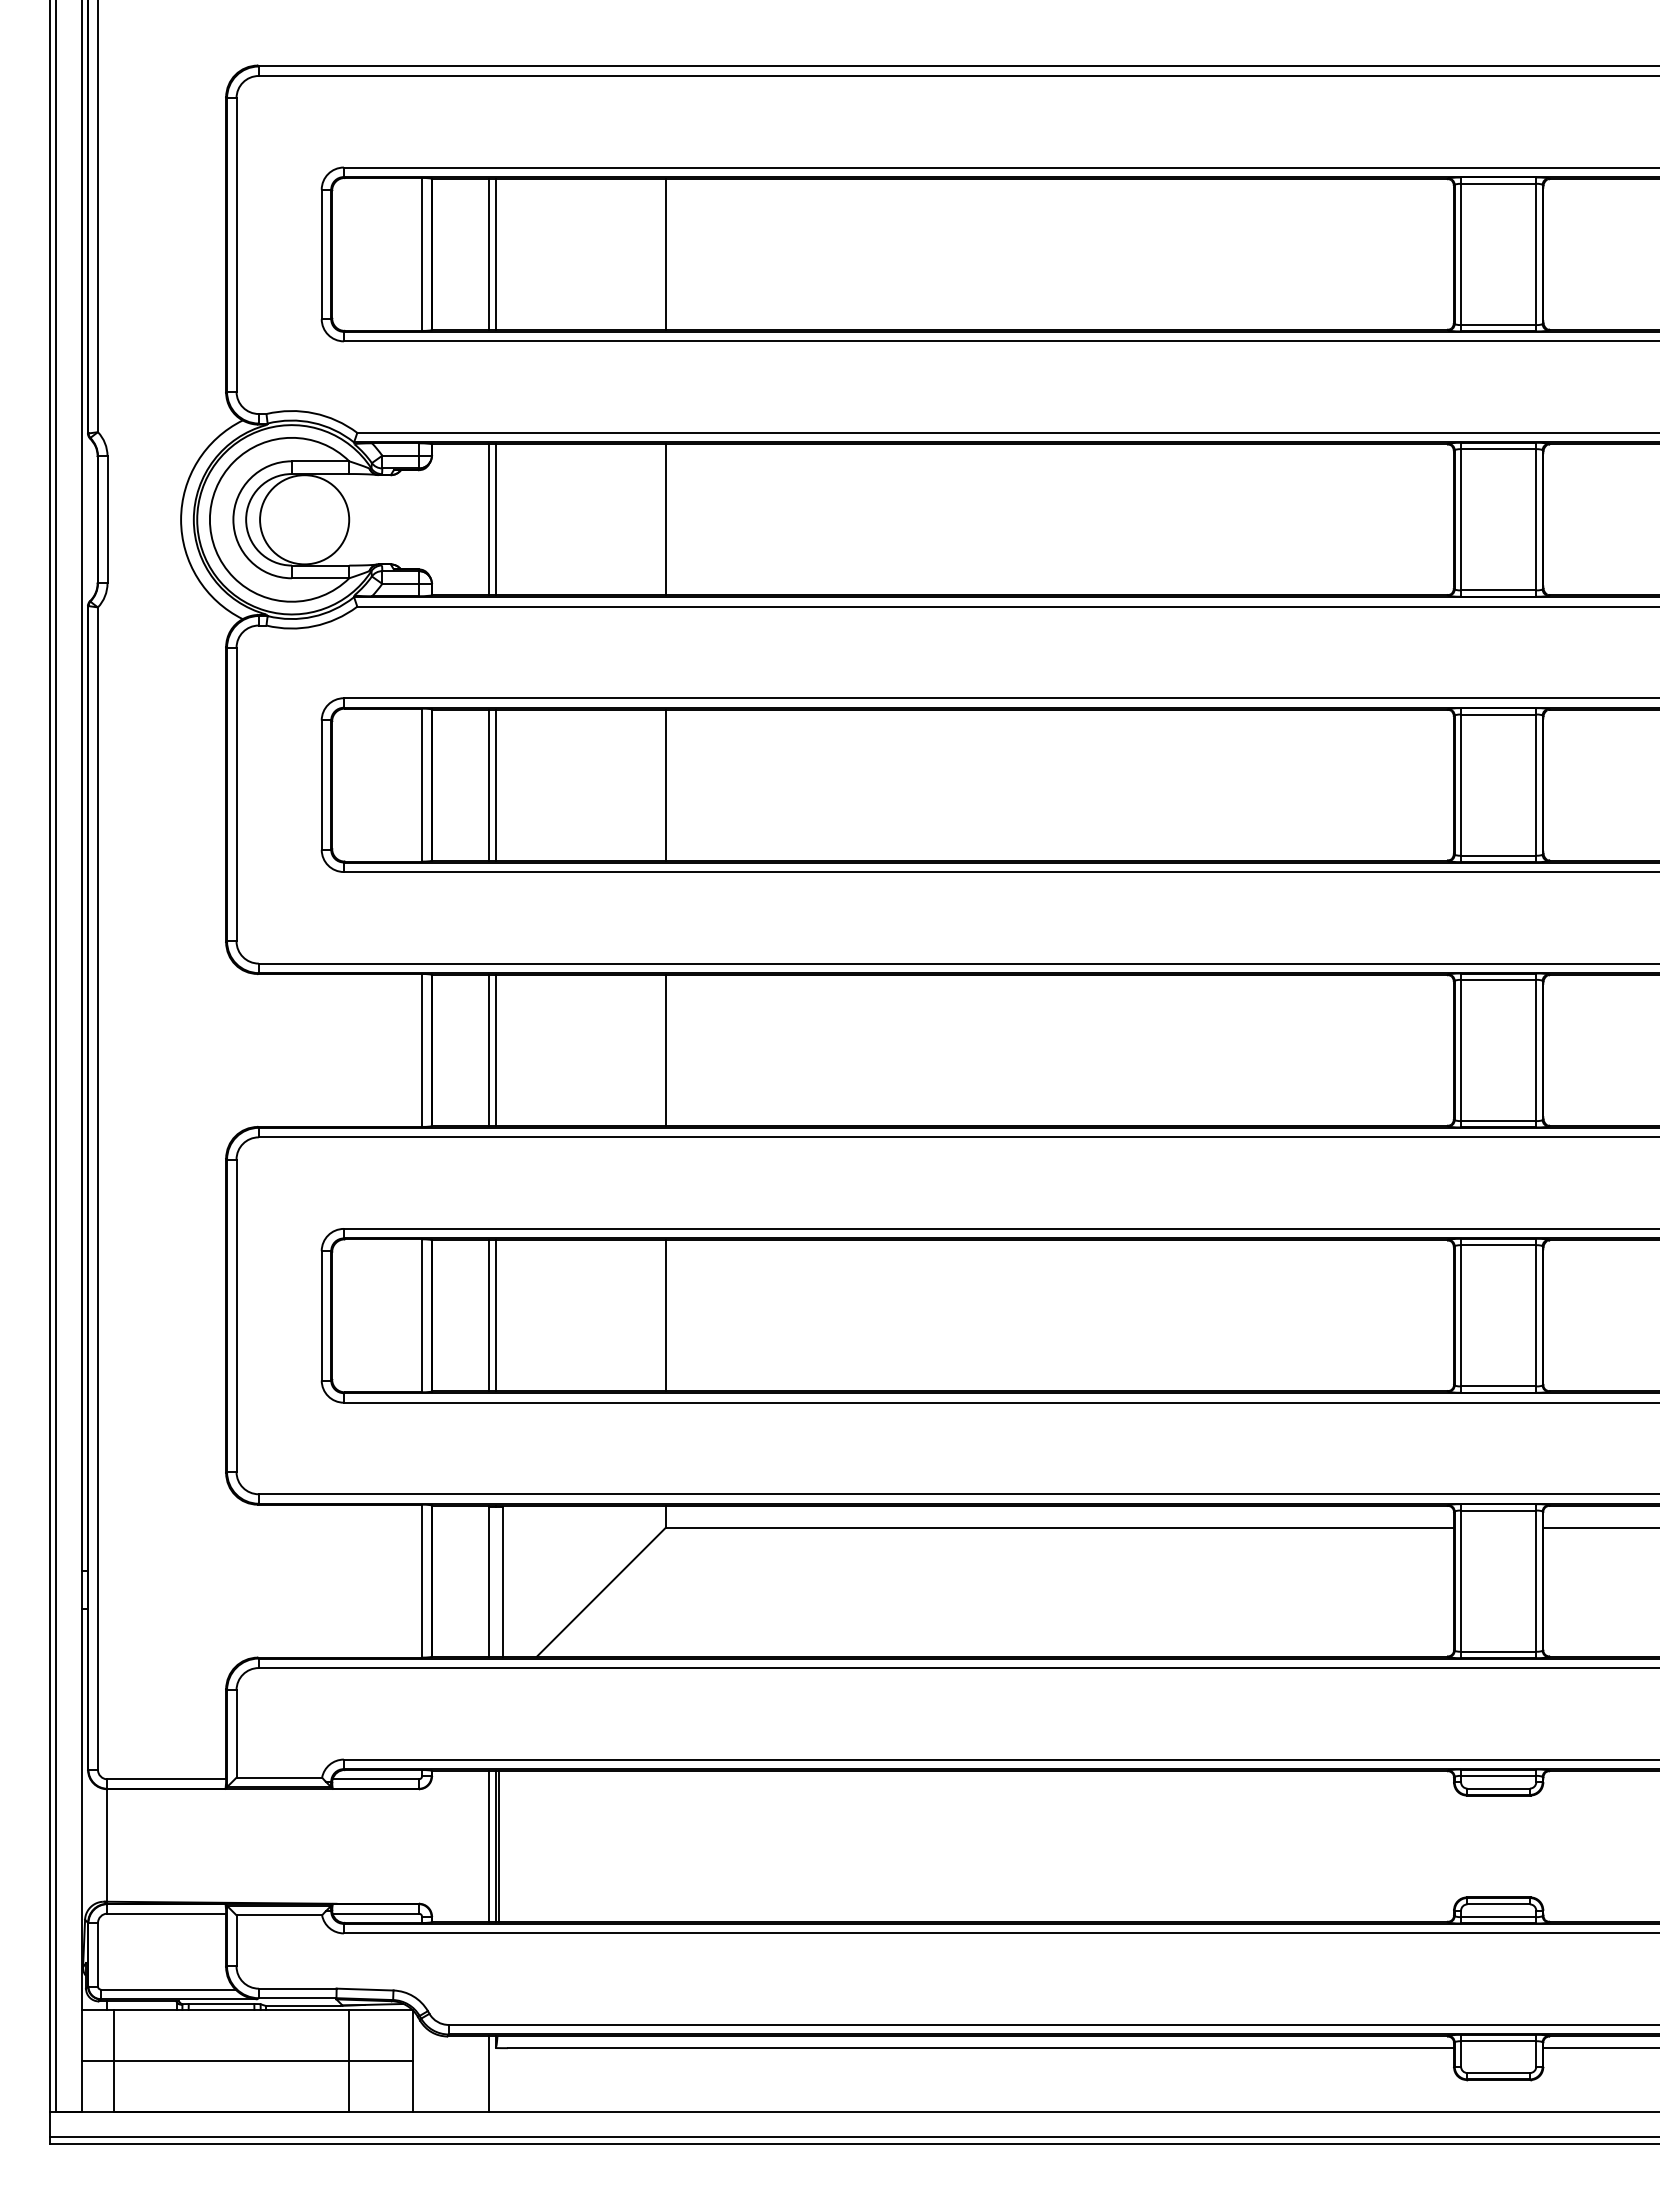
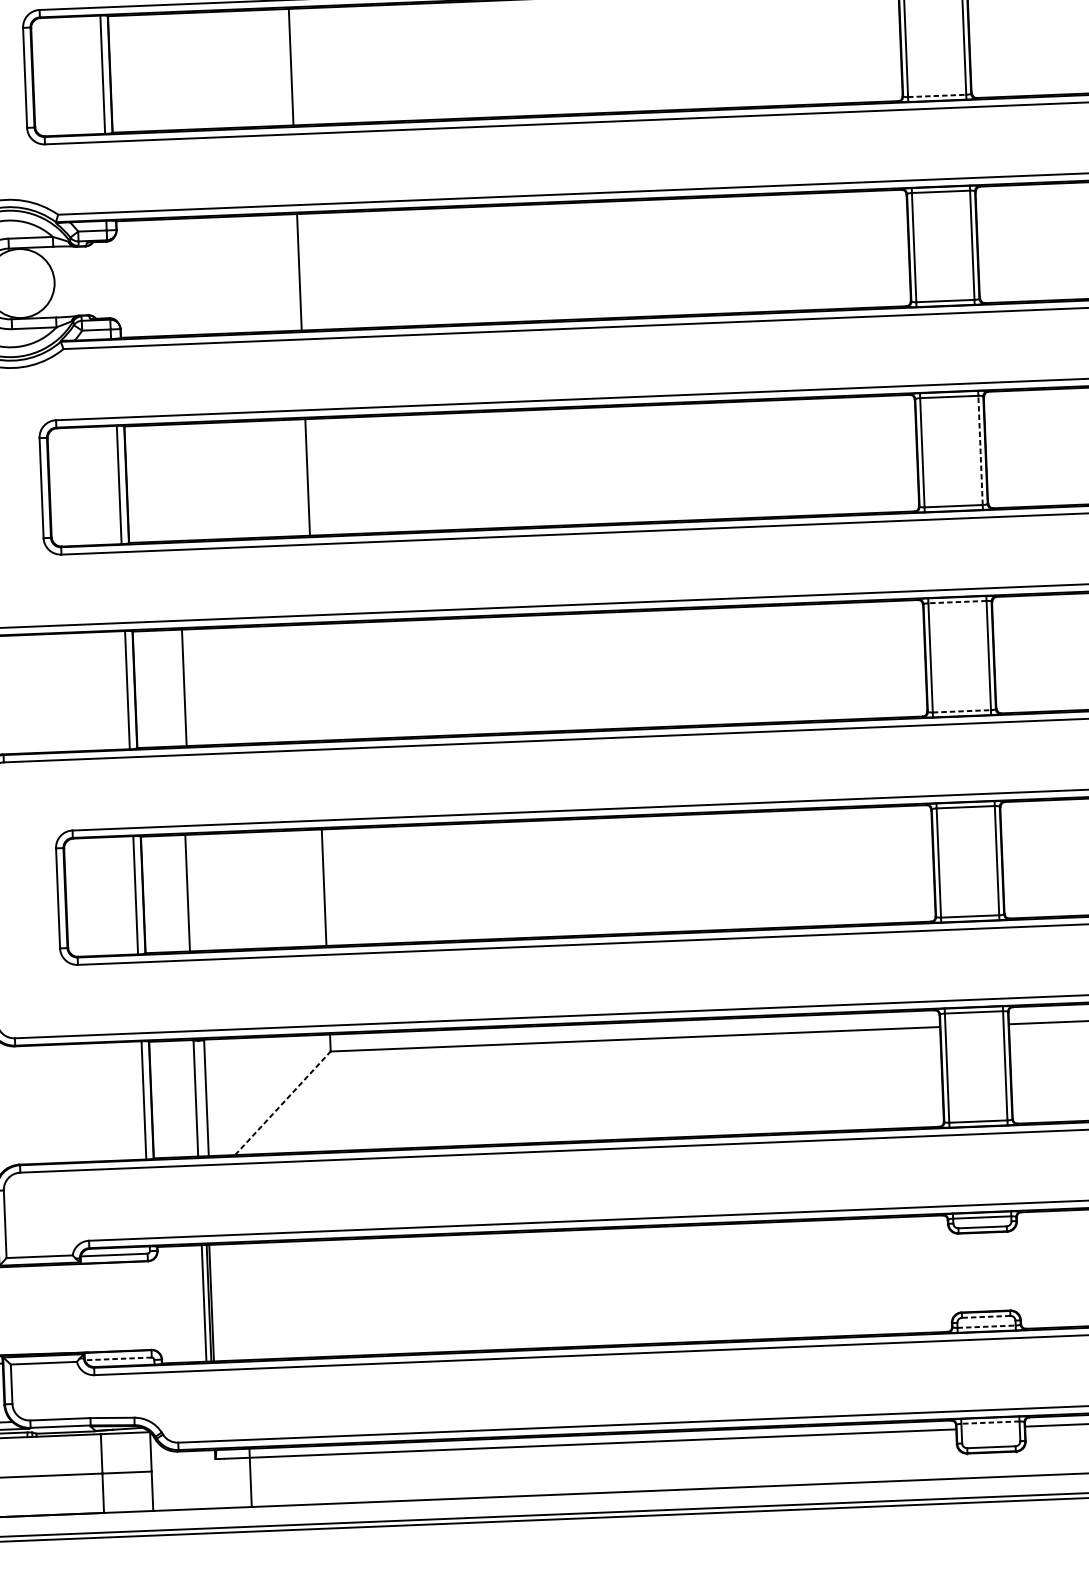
line: (489, 254) -> (154, 72), removed
line: (495, 254) -> (159, 72), removed
line: (1498, 325) -> (937, 96), solid -> dashed
line: (489, 519) -> (163, 277), removed
line: (495, 519) -> (167, 277), removed
line: (489, 784) -> (171, 482), removed
line: (495, 784) -> (175, 482), removed
line: (1536, 785) -> (980, 450), solid -> dashed
line: (1498, 979) -> (957, 601), solid -> dashed
line: (489, 1050) -> (179, 688), removed
line: (665, 1050) -> (315, 682), removed
line: (1498, 1121) -> (961, 711), solid -> dashed
line: (495, 1315) -> (192, 892), removed
line: (601, 1591) -> (282, 1102), solid -> dashed
line: (1498, 1904) -> (986, 1316), solid -> dashed
line: (375, 1913) -> (118, 1358), solid -> dashed
line: (1498, 1917) -> (986, 1327), solid -> dashed
line: (1498, 2041) -> (990, 1422), solid -> dashed
line: (489, 2073) -> (250, 1477), moved

